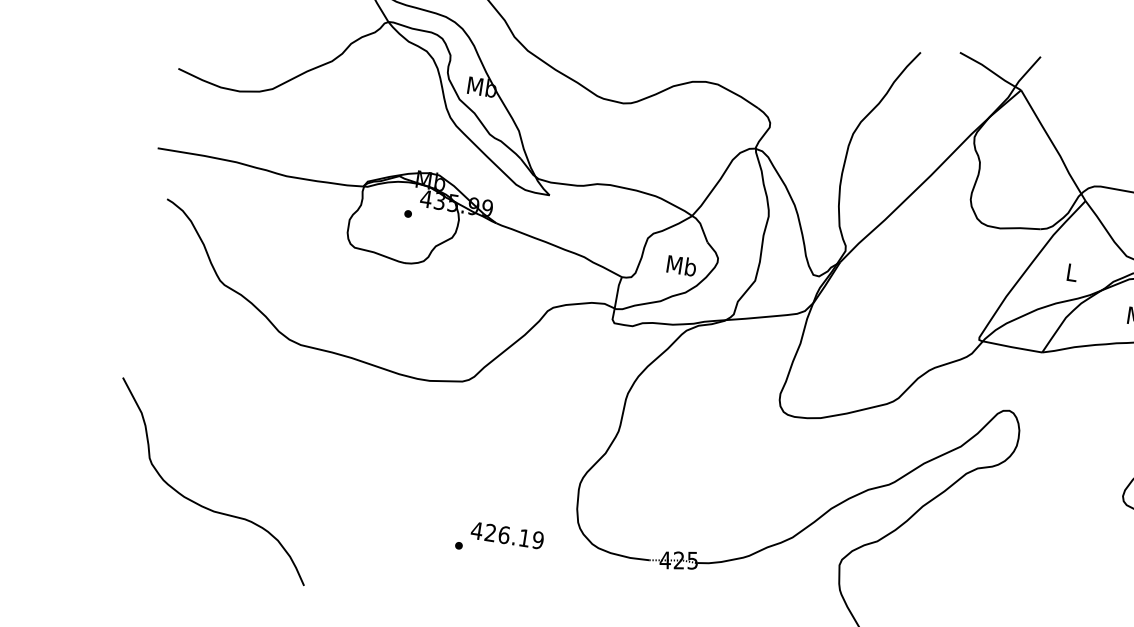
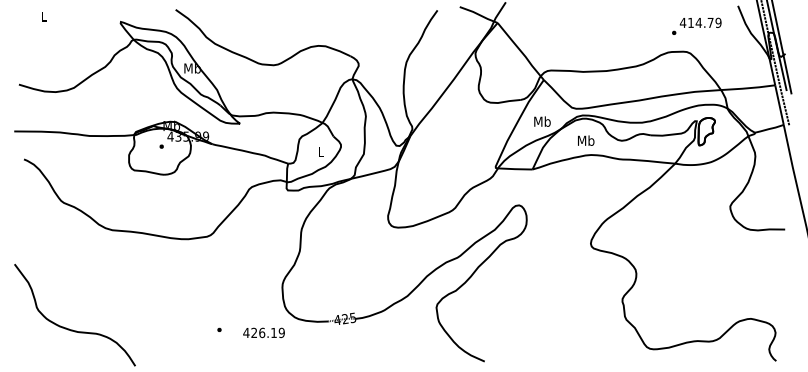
text: (680, 264) -> (320, 151), Mb -> L
text: (1072, 272) -> (542, 121), L -> Mb
text: (506, 534) -> (263, 332), moved

